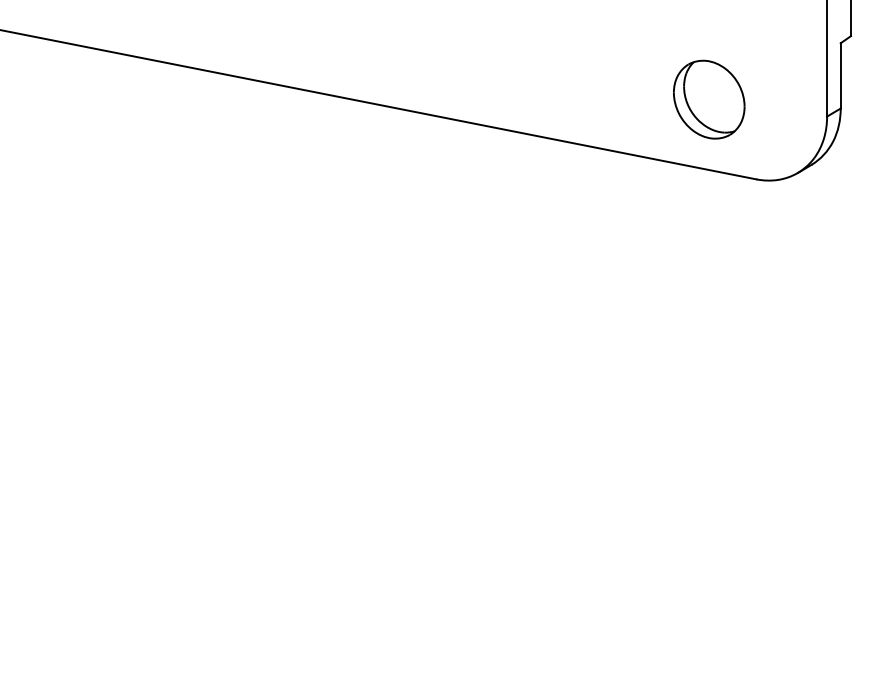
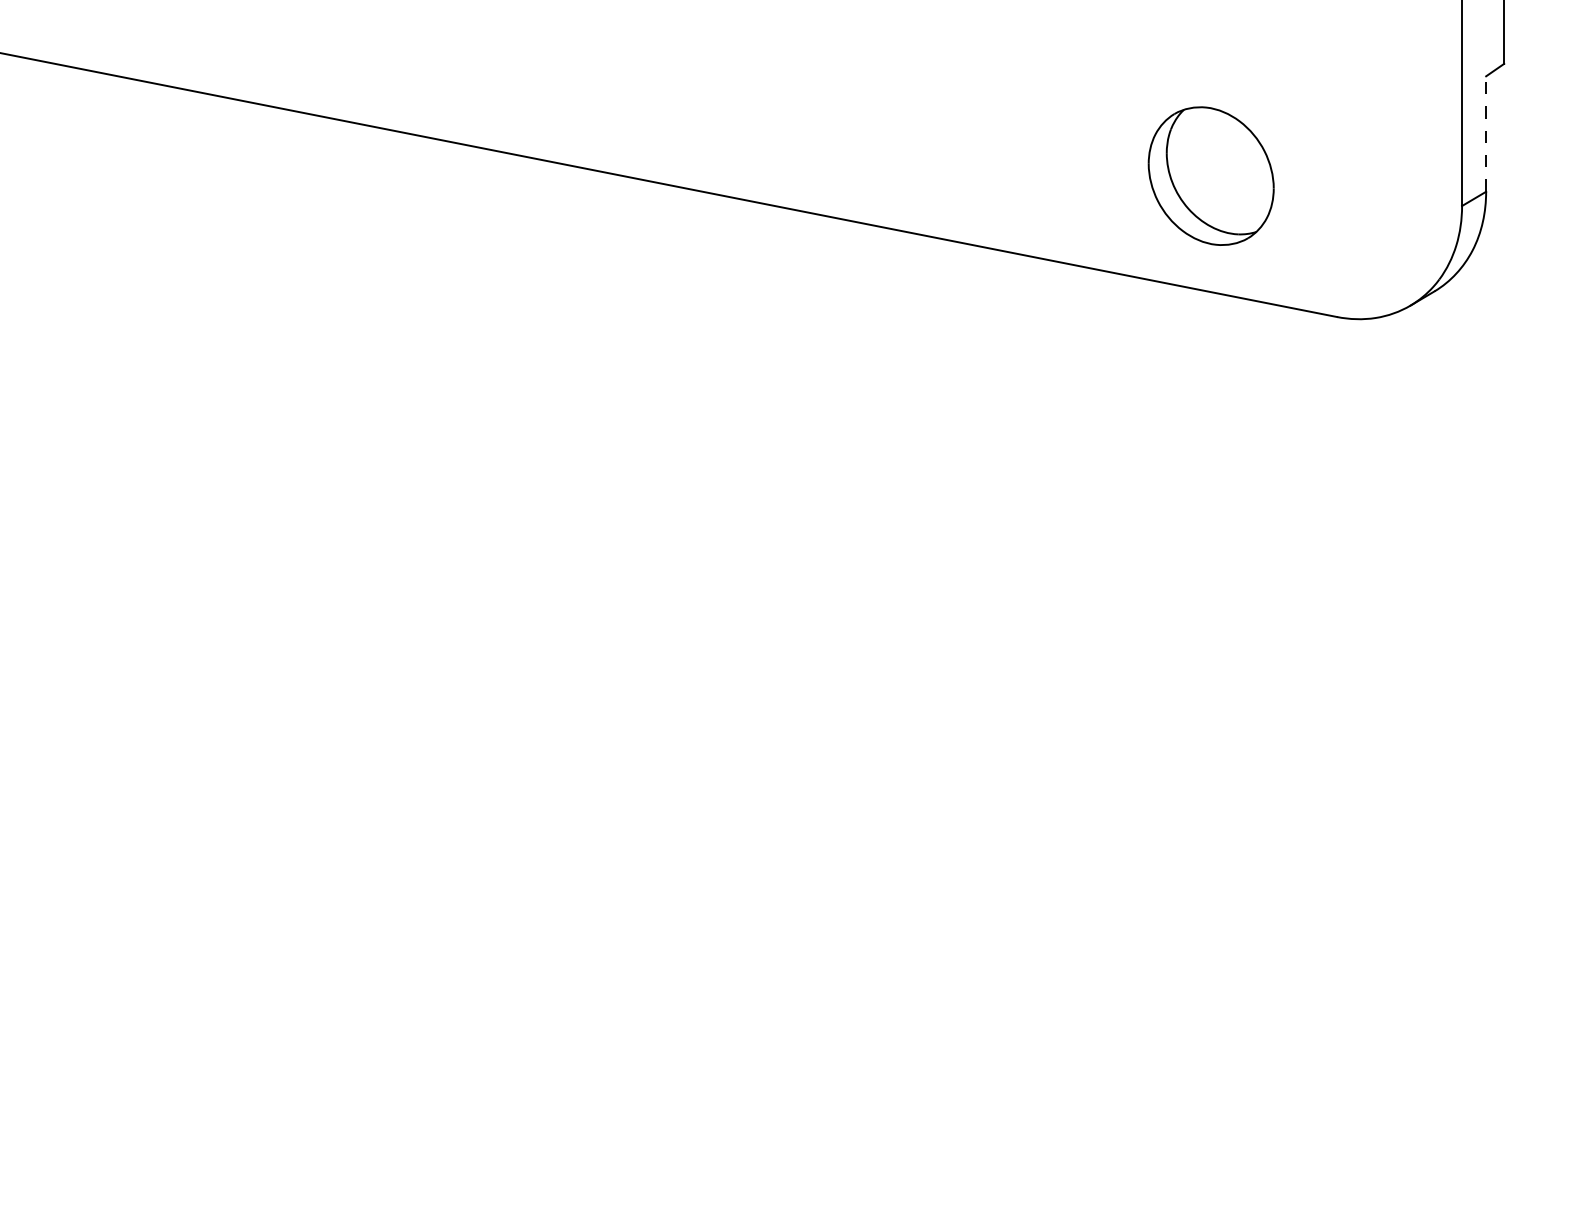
line: (840, 75) -> (1485, 133), solid -> dashed
part: (709, 99) -> (1211, 175), moved

